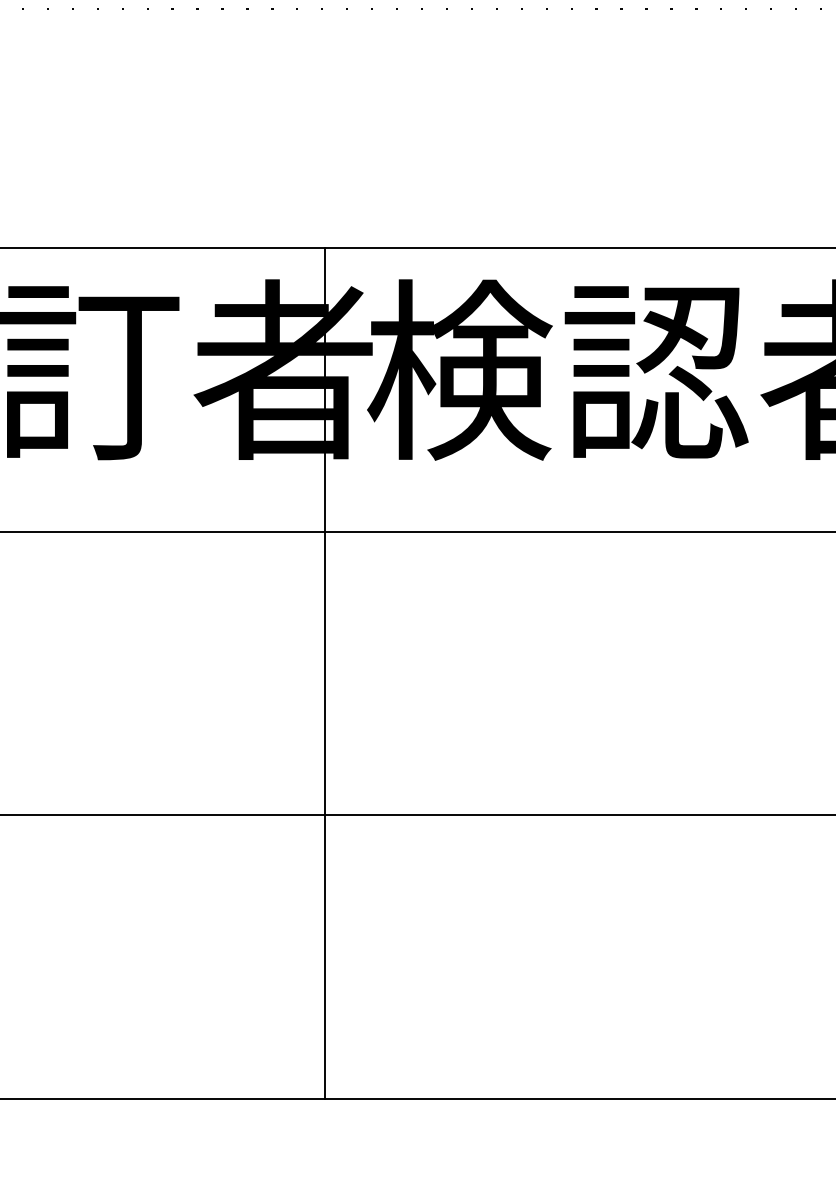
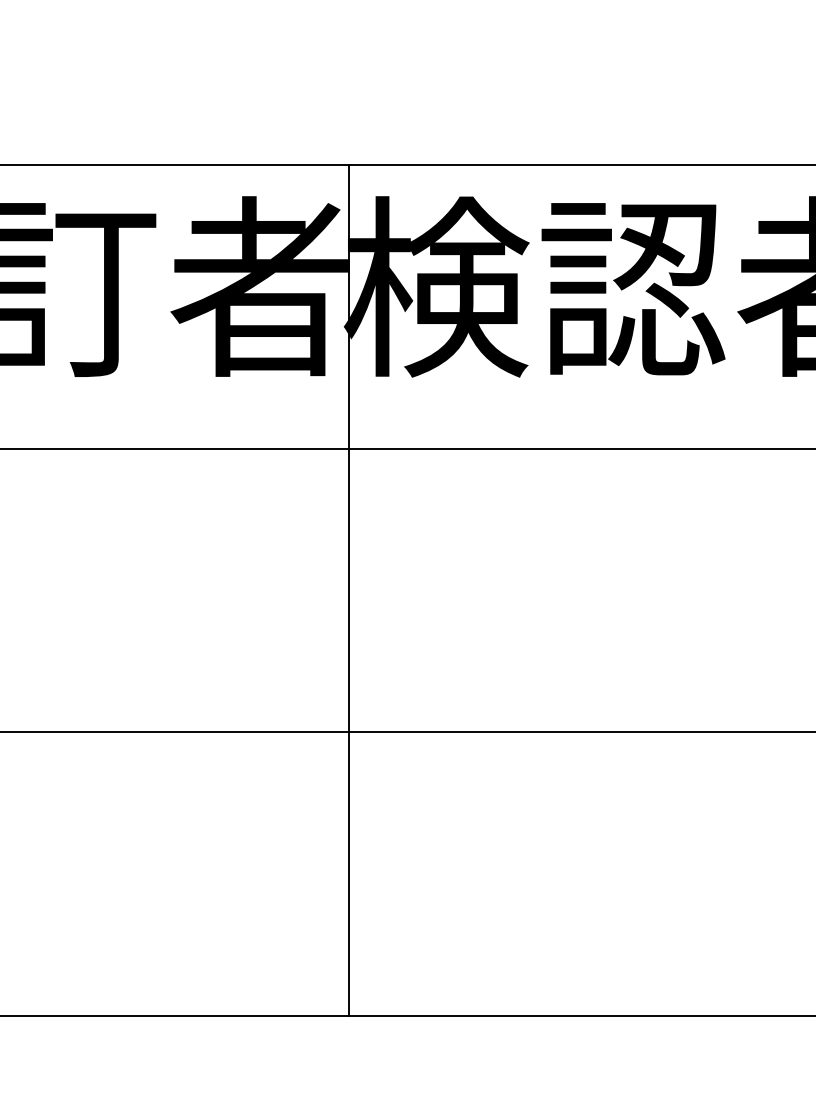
line: (325, 673) -> (349, 590), moved

